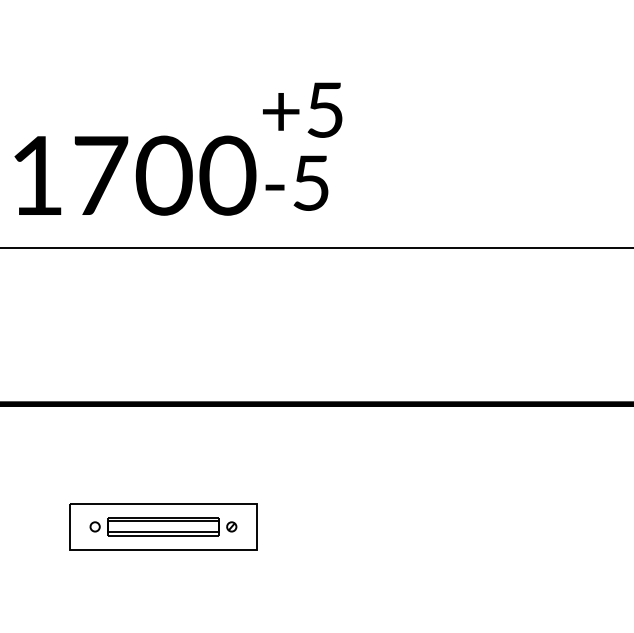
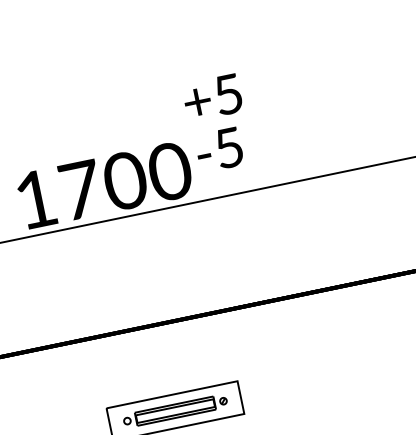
text: (135, 175) -> (105, 184), moved

